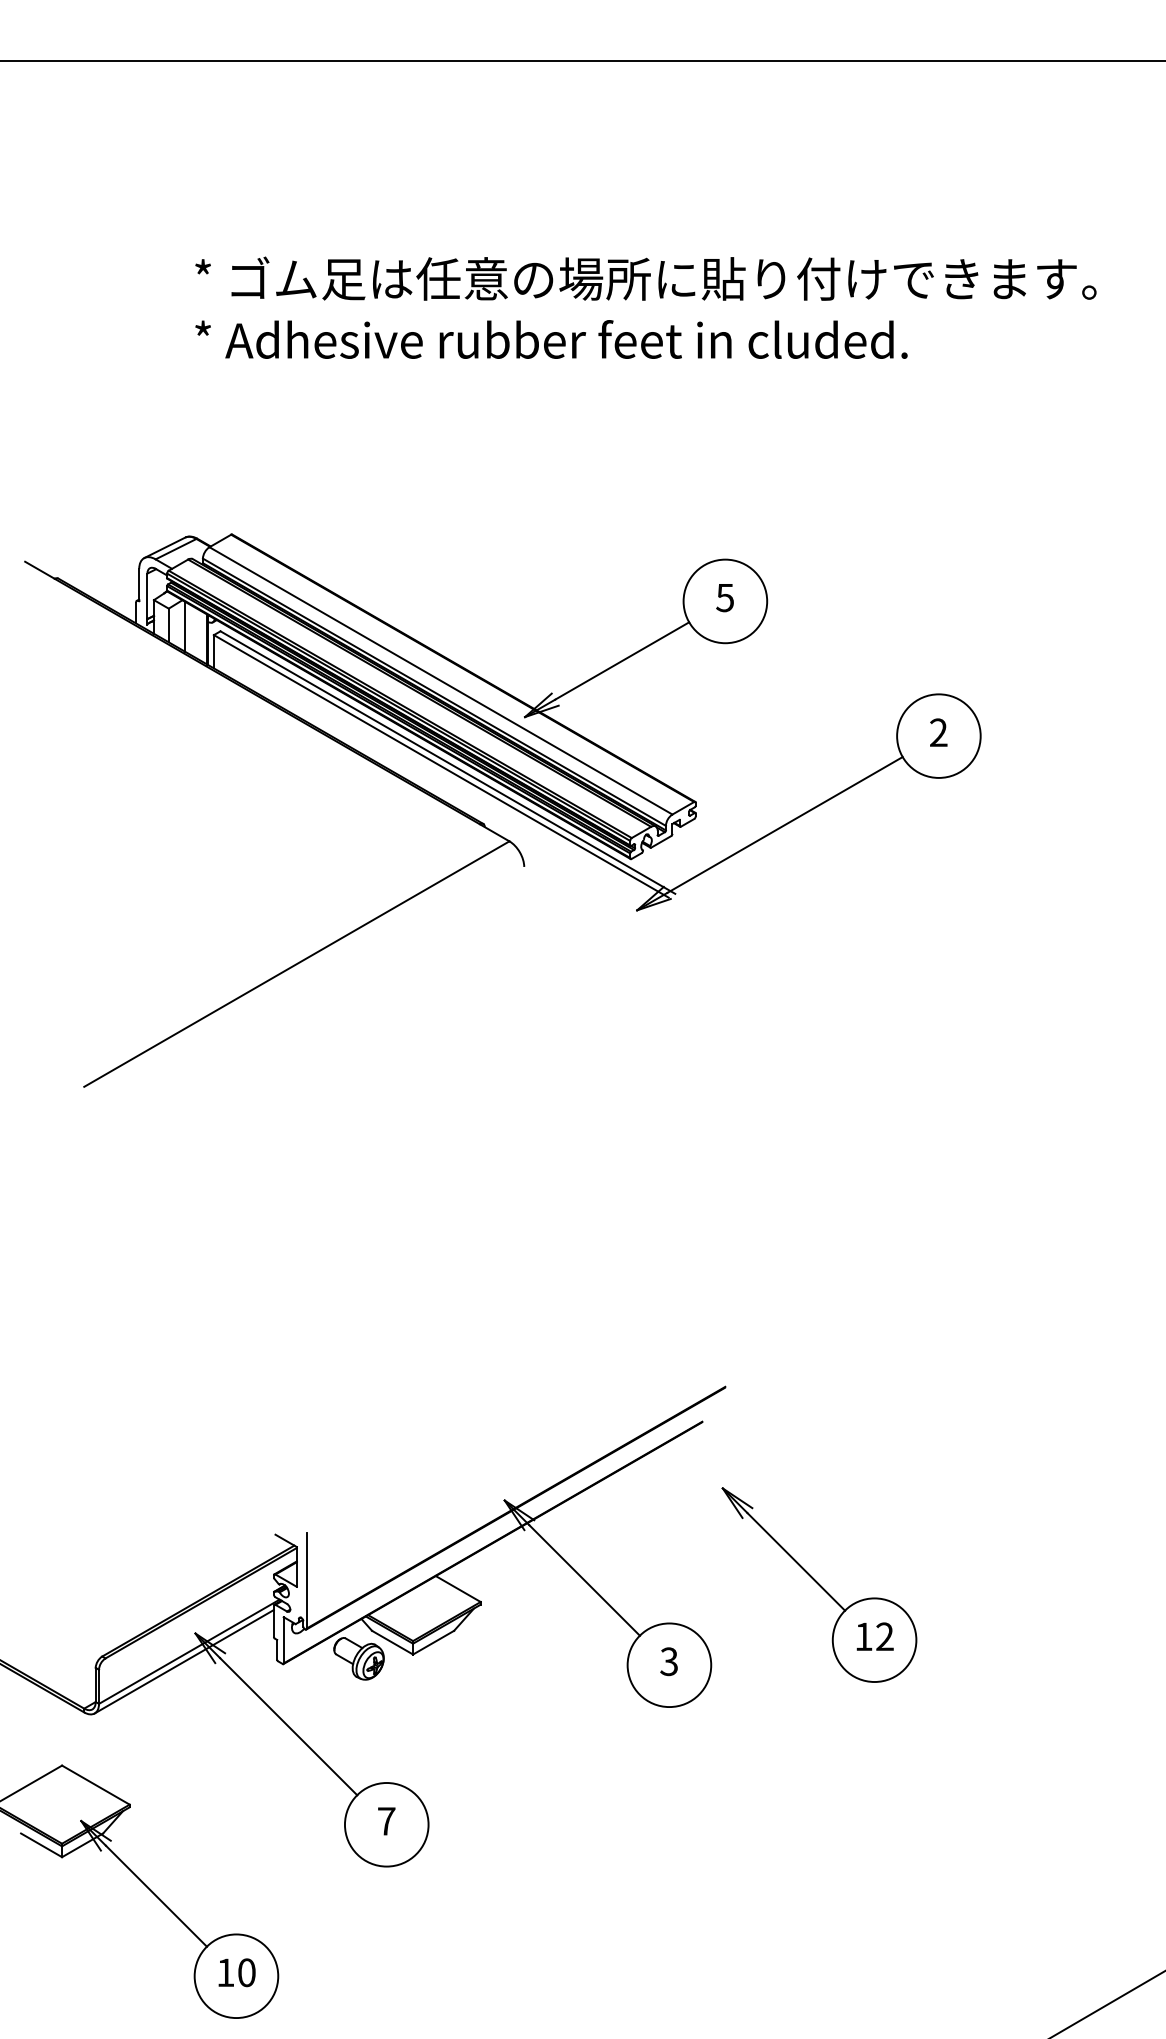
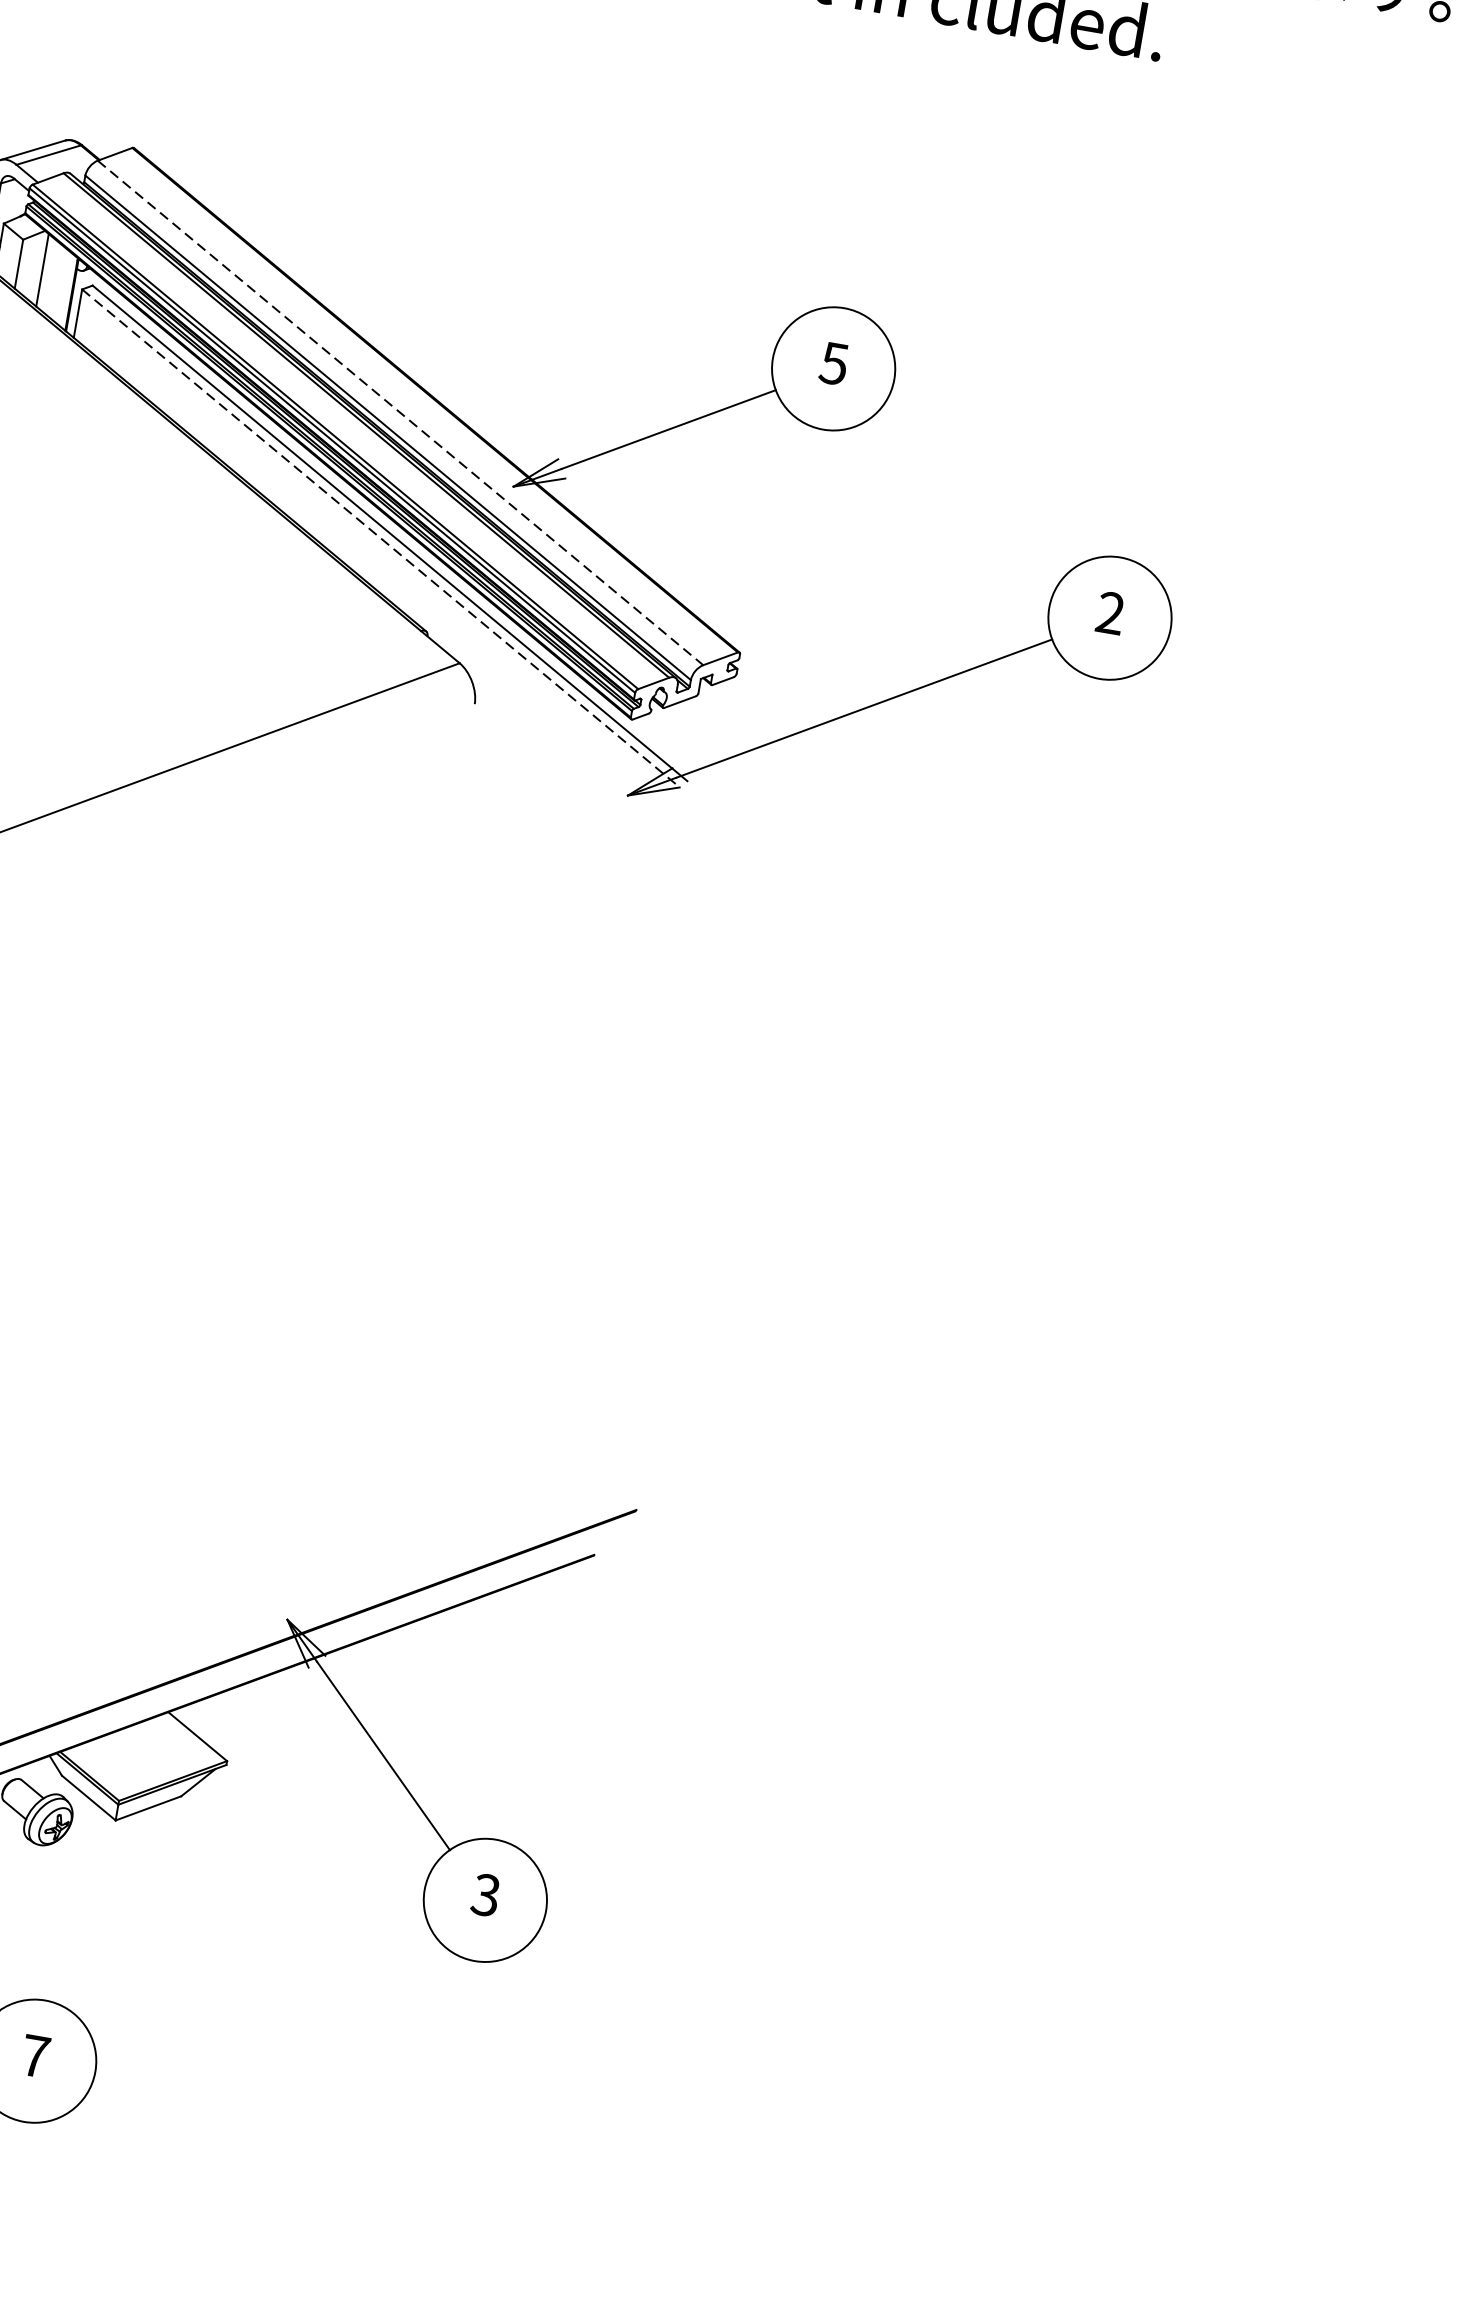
line: (441, 681) -> (401, 413), solid -> dashed
line: (441, 766) -> (379, 537), solid -> dashed
part: (819, 1584) -> (723, 1820), removed

